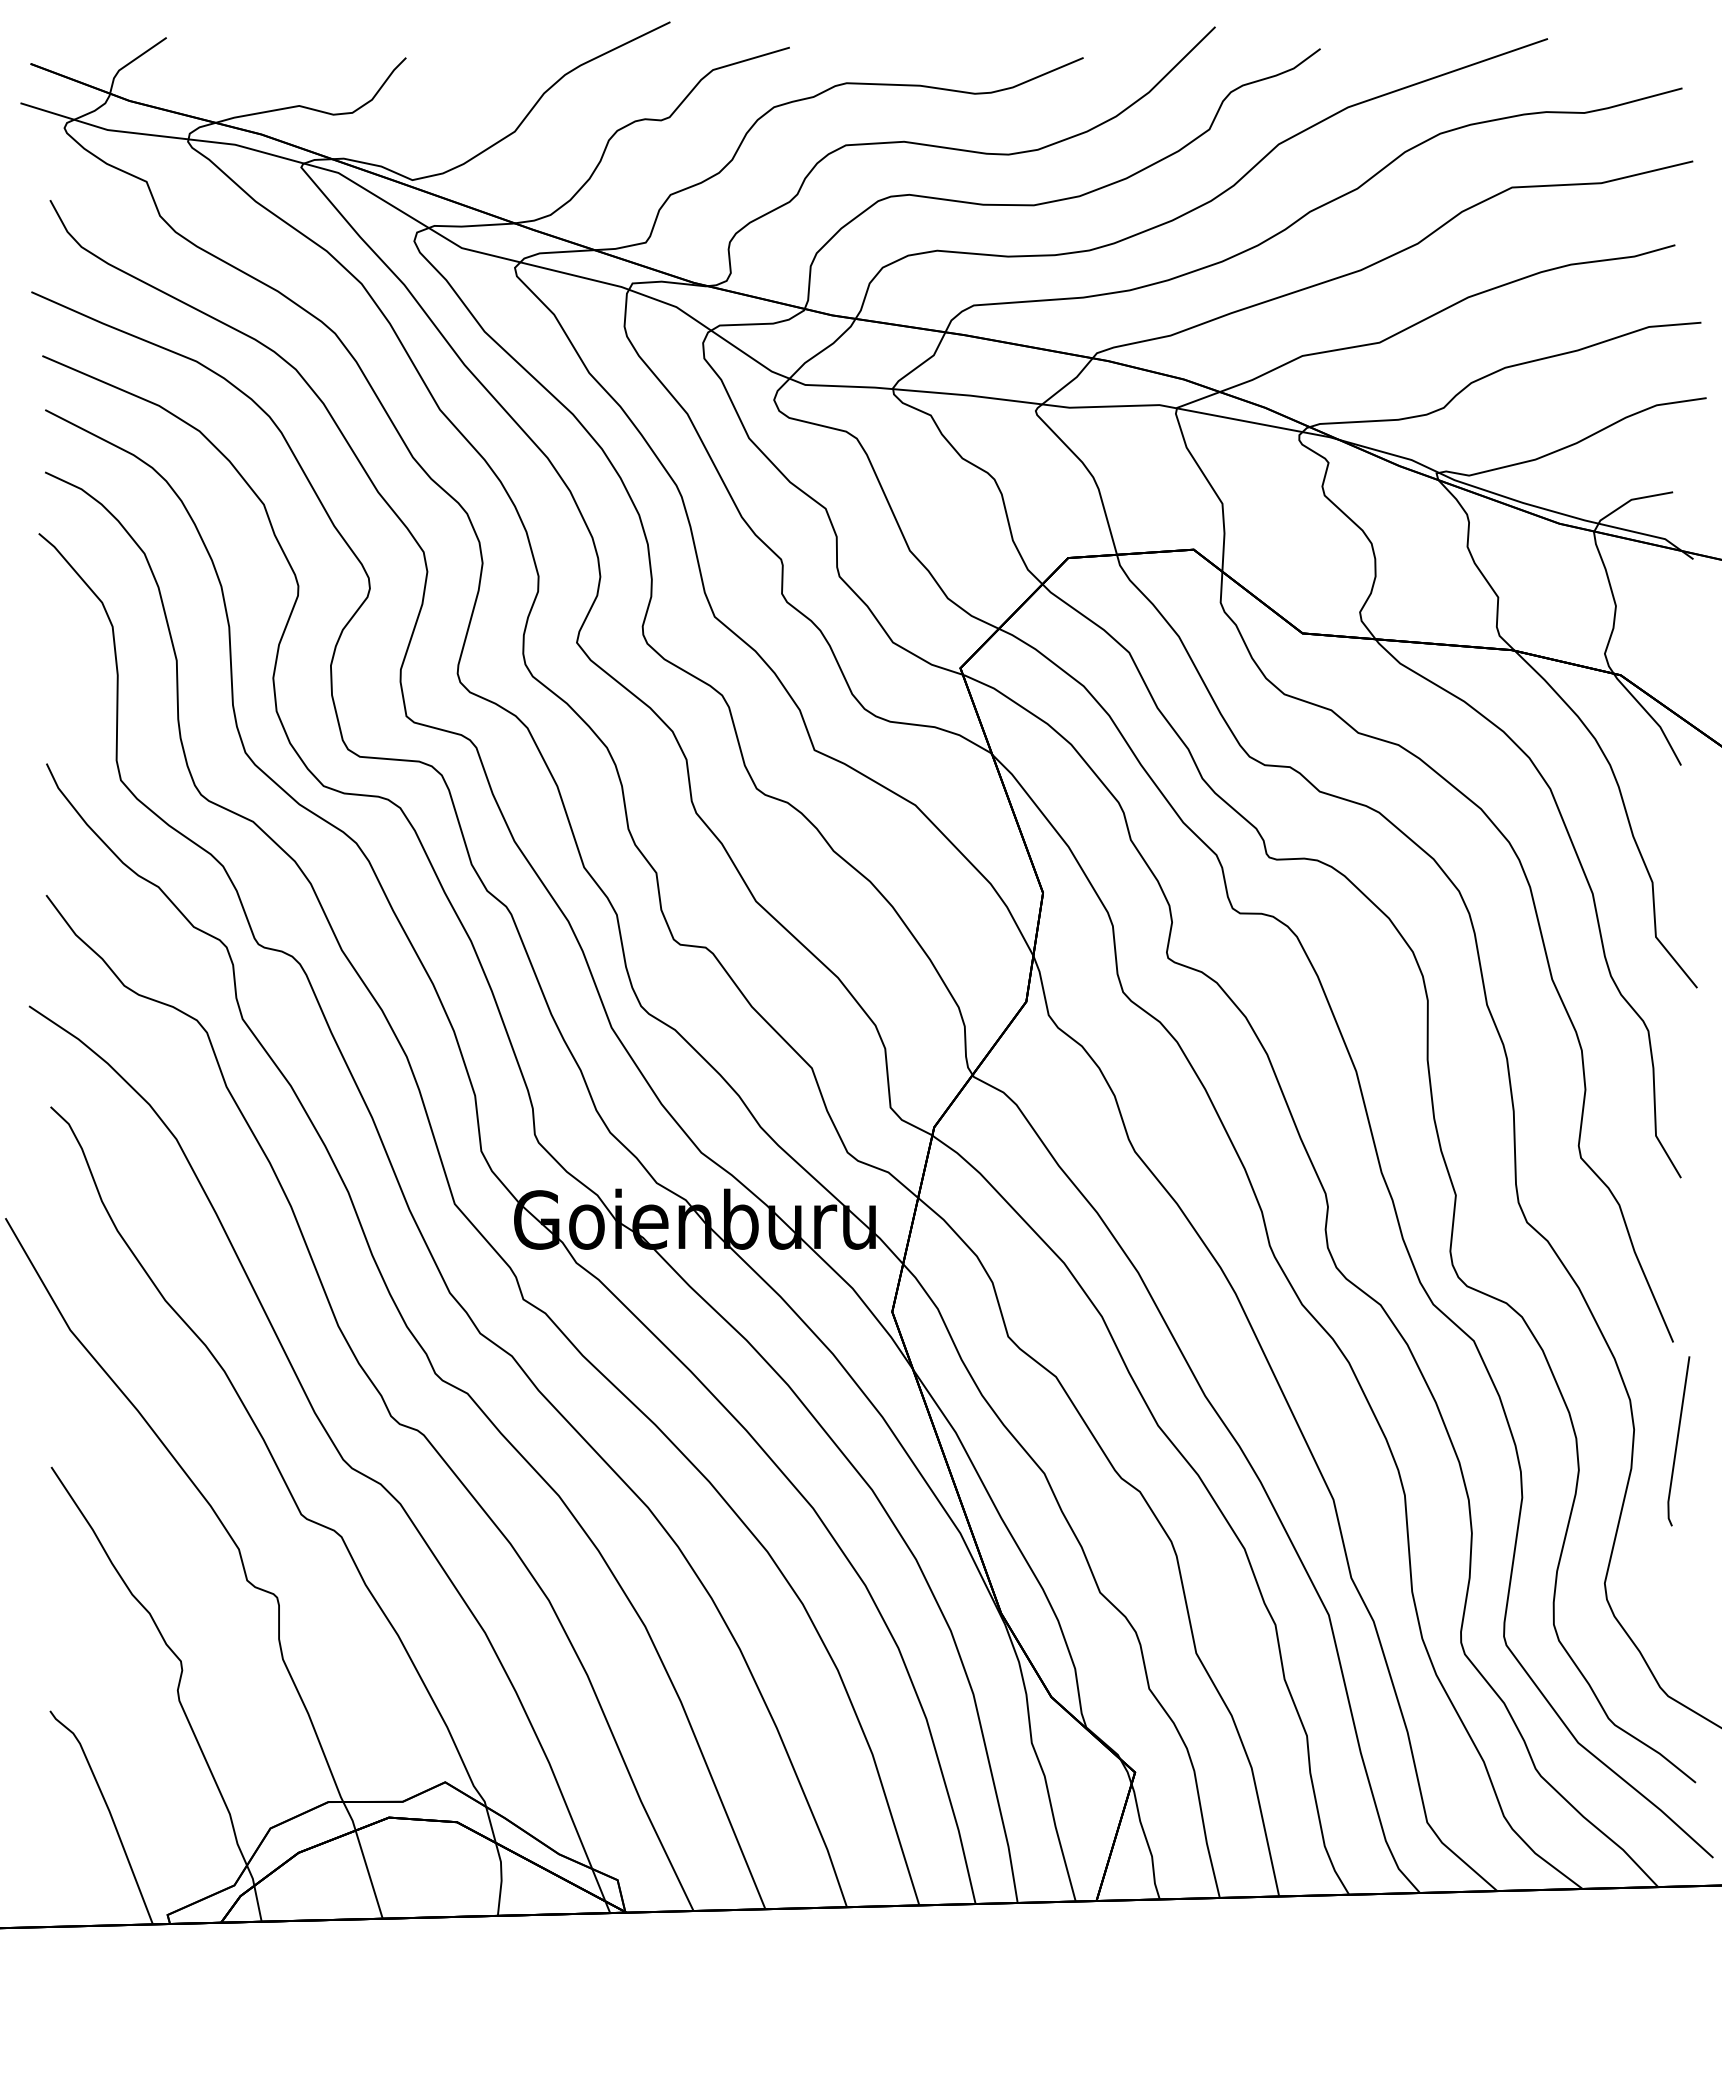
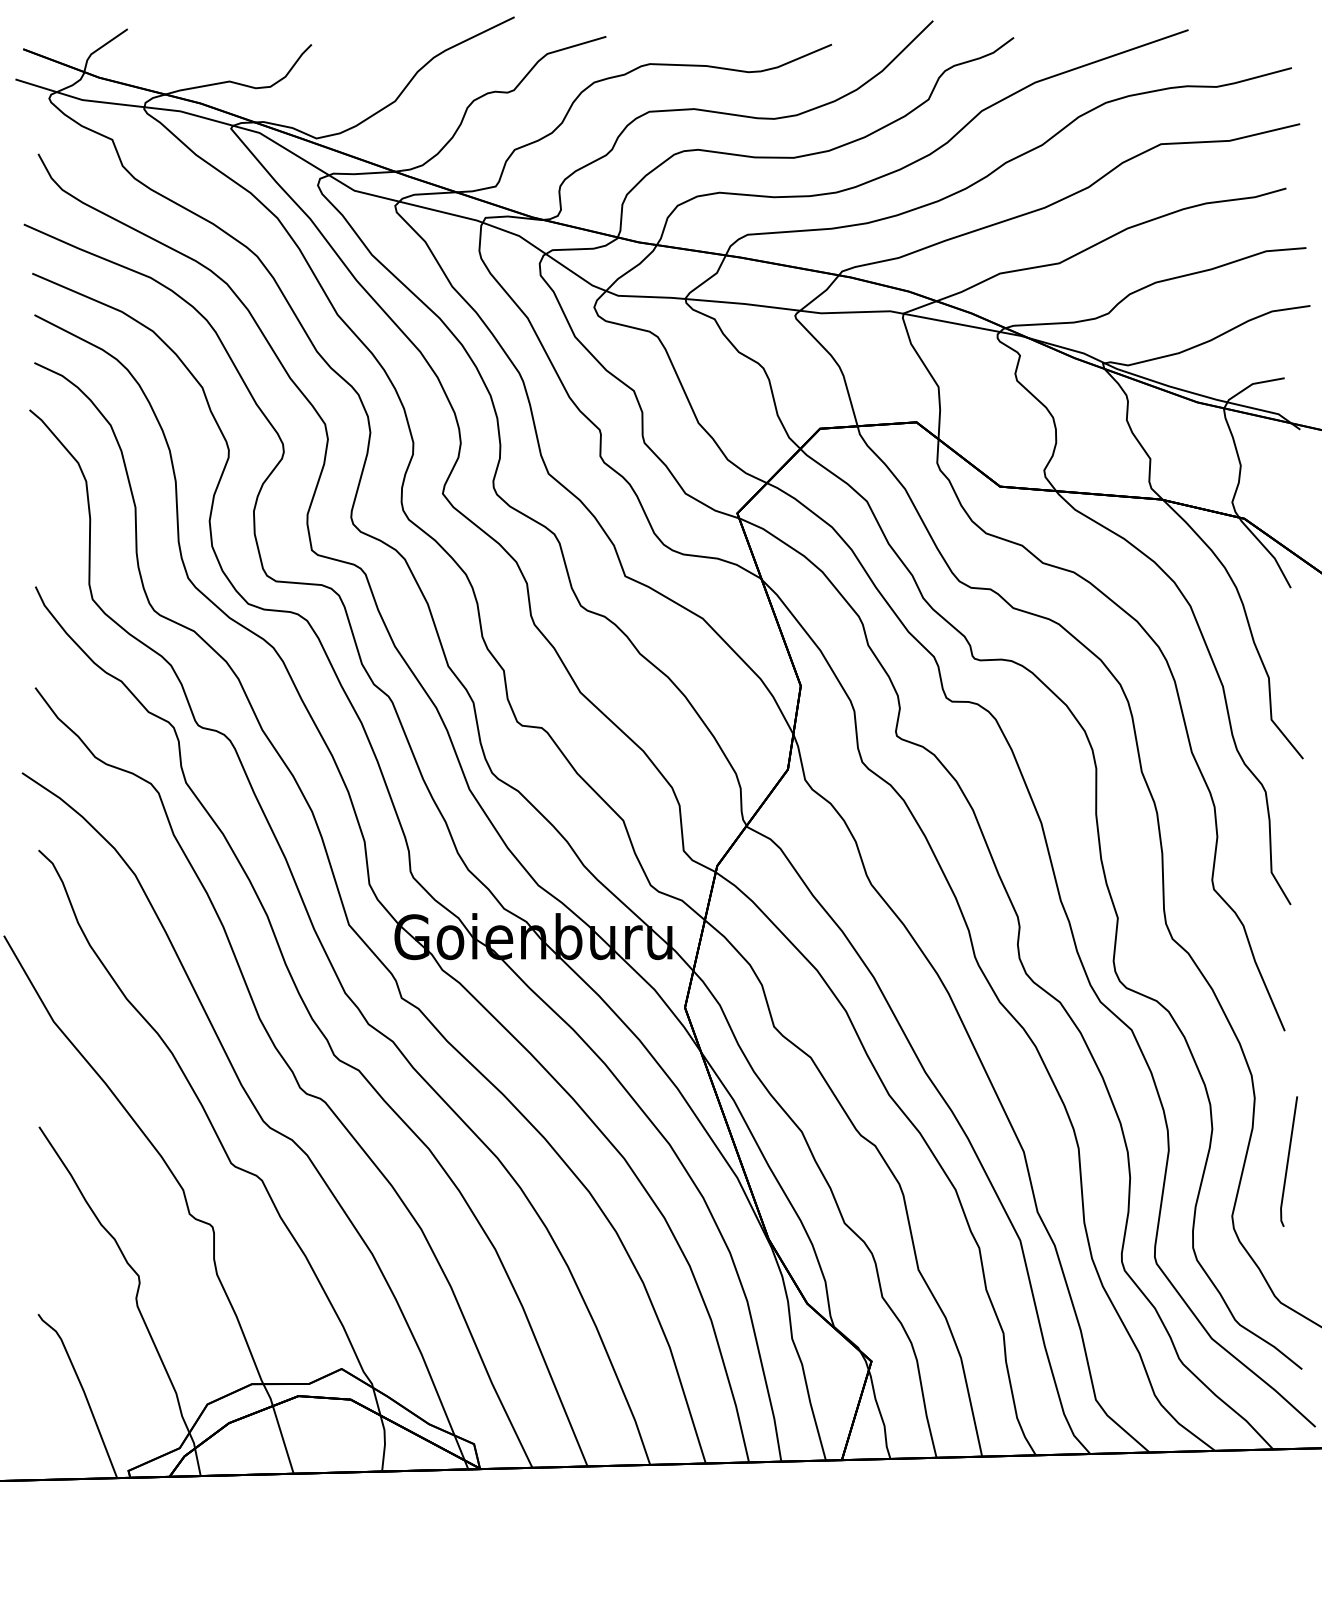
line: (1678, 1441) -> (1288, 1161), moved

